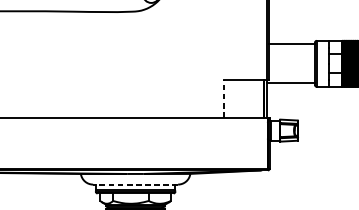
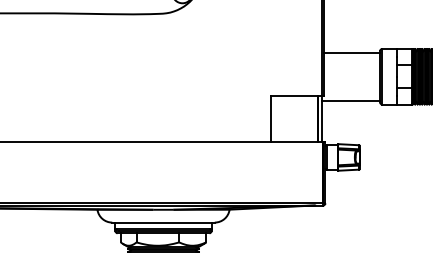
line: (224, 98) -> (270, 118), dashed -> solid
line: (135, 184) -> (163, 222), dashed -> solid

